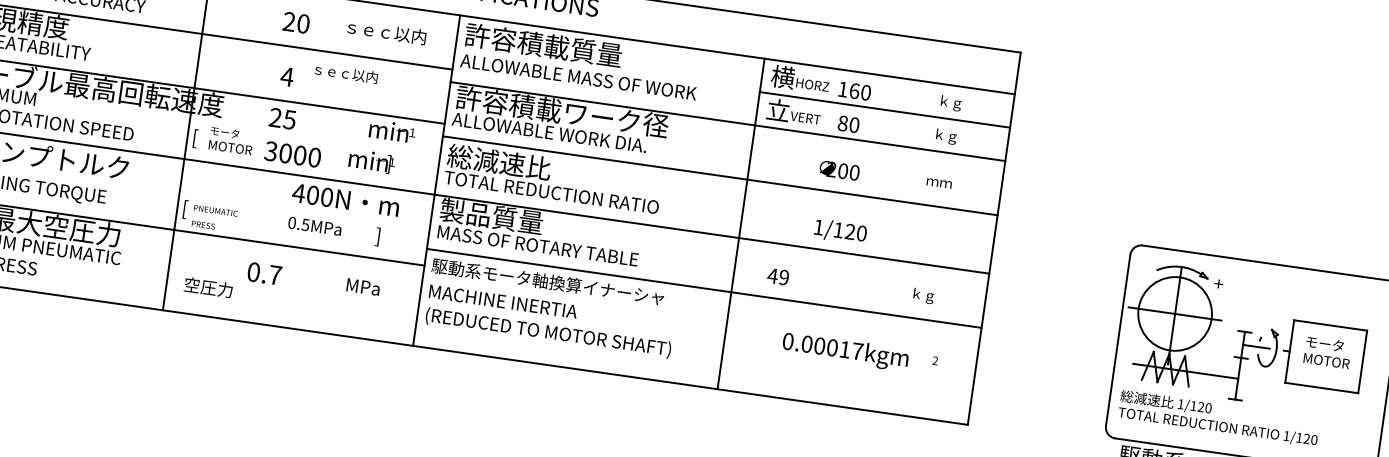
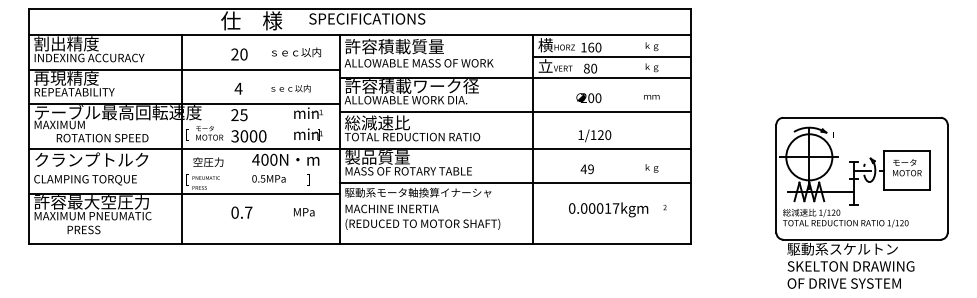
text: (345, 73) -> (290, 88), moved
text: (372, 161) -> (308, 134), moved
text: (776, 276) -> (586, 169), moved
text: (208, 286) -> (208, 161), moved

